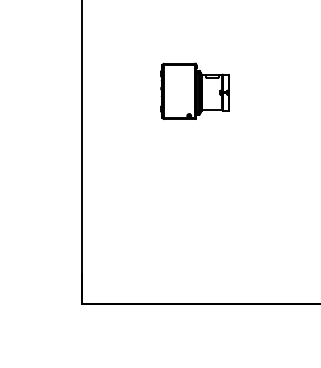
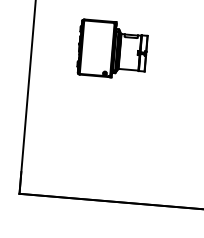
part: (194, 90) -> (112, 48), size x1.4

